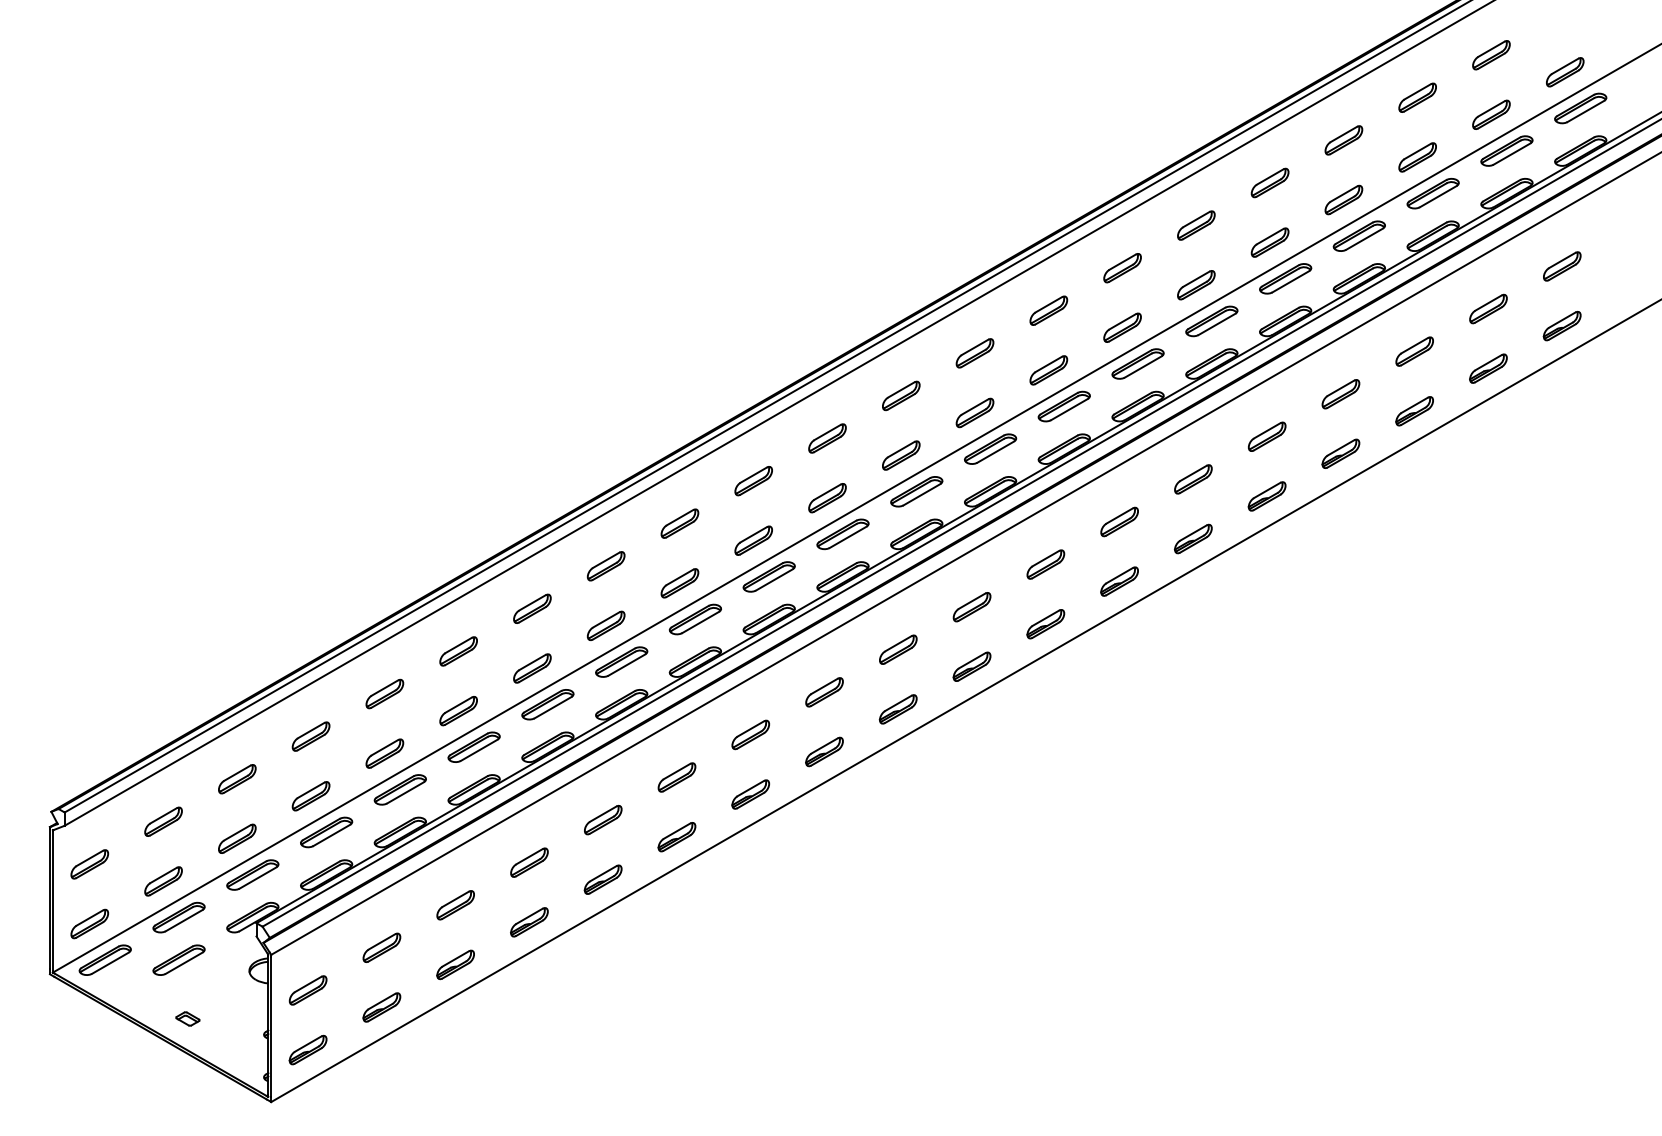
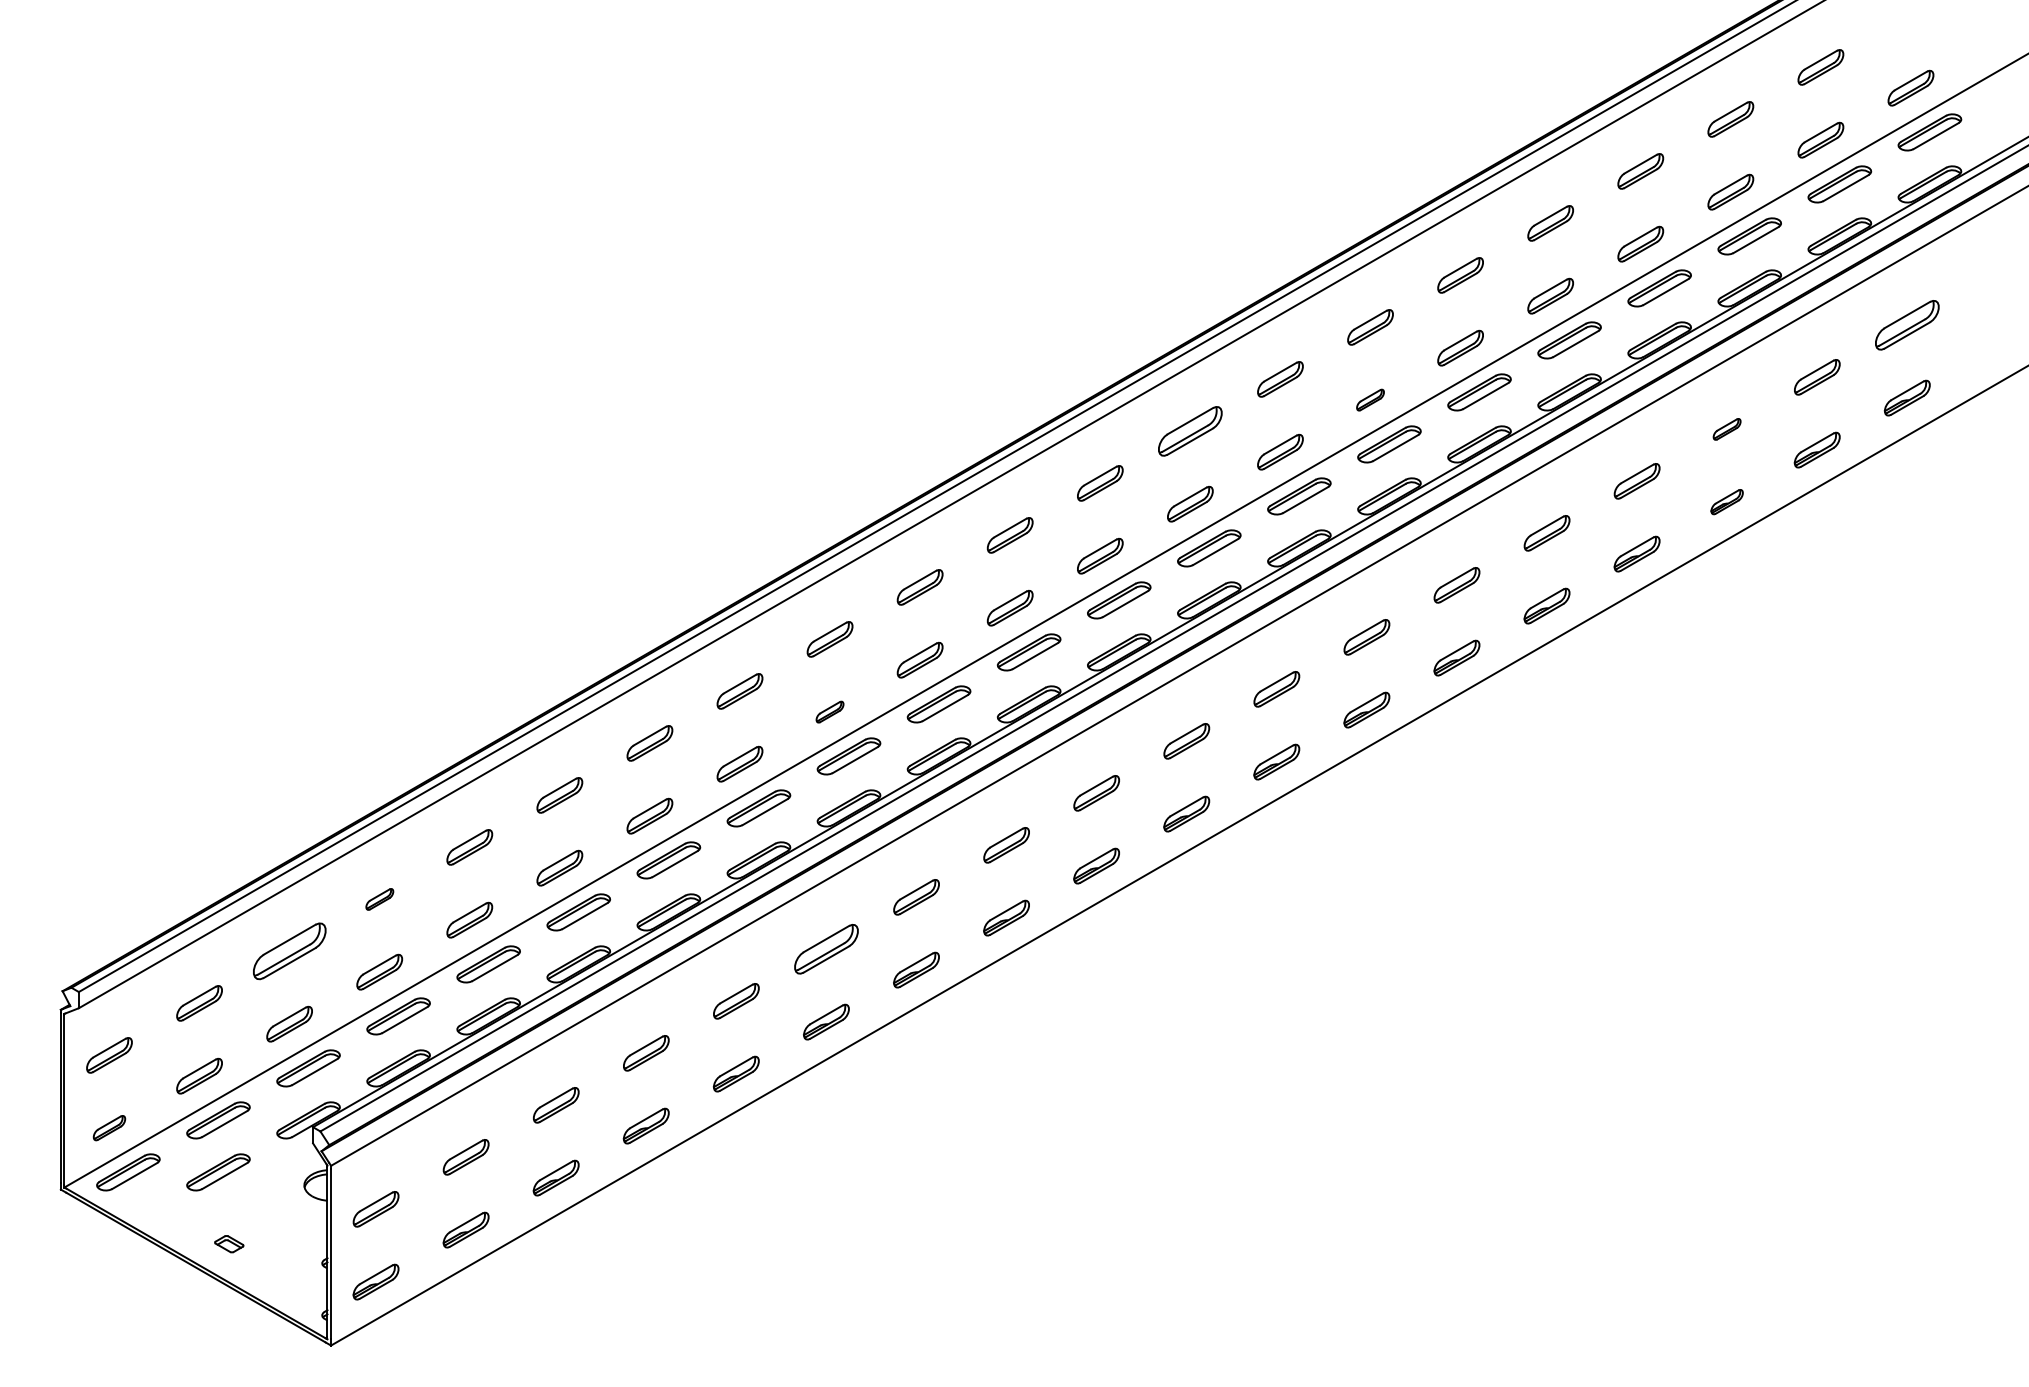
part: (1562, 266) -> (1907, 325), size x1.4
part: (1122, 327) -> (1370, 399), size x0.6
part: (1414, 351) -> (1726, 429), size x0.6
part: (975, 353) -> (1190, 431), size x1.4
part: (1414, 410) -> (1726, 501), size x0.7
part: (679, 582) -> (829, 711), size x0.6
part: (310, 736) -> (379, 899), size x0.6
part: (677, 777) -> (826, 949), size x1.4
part: (237, 779) -> (289, 951), size x1.6
part: (89, 923) -> (109, 1127), size x0.7

